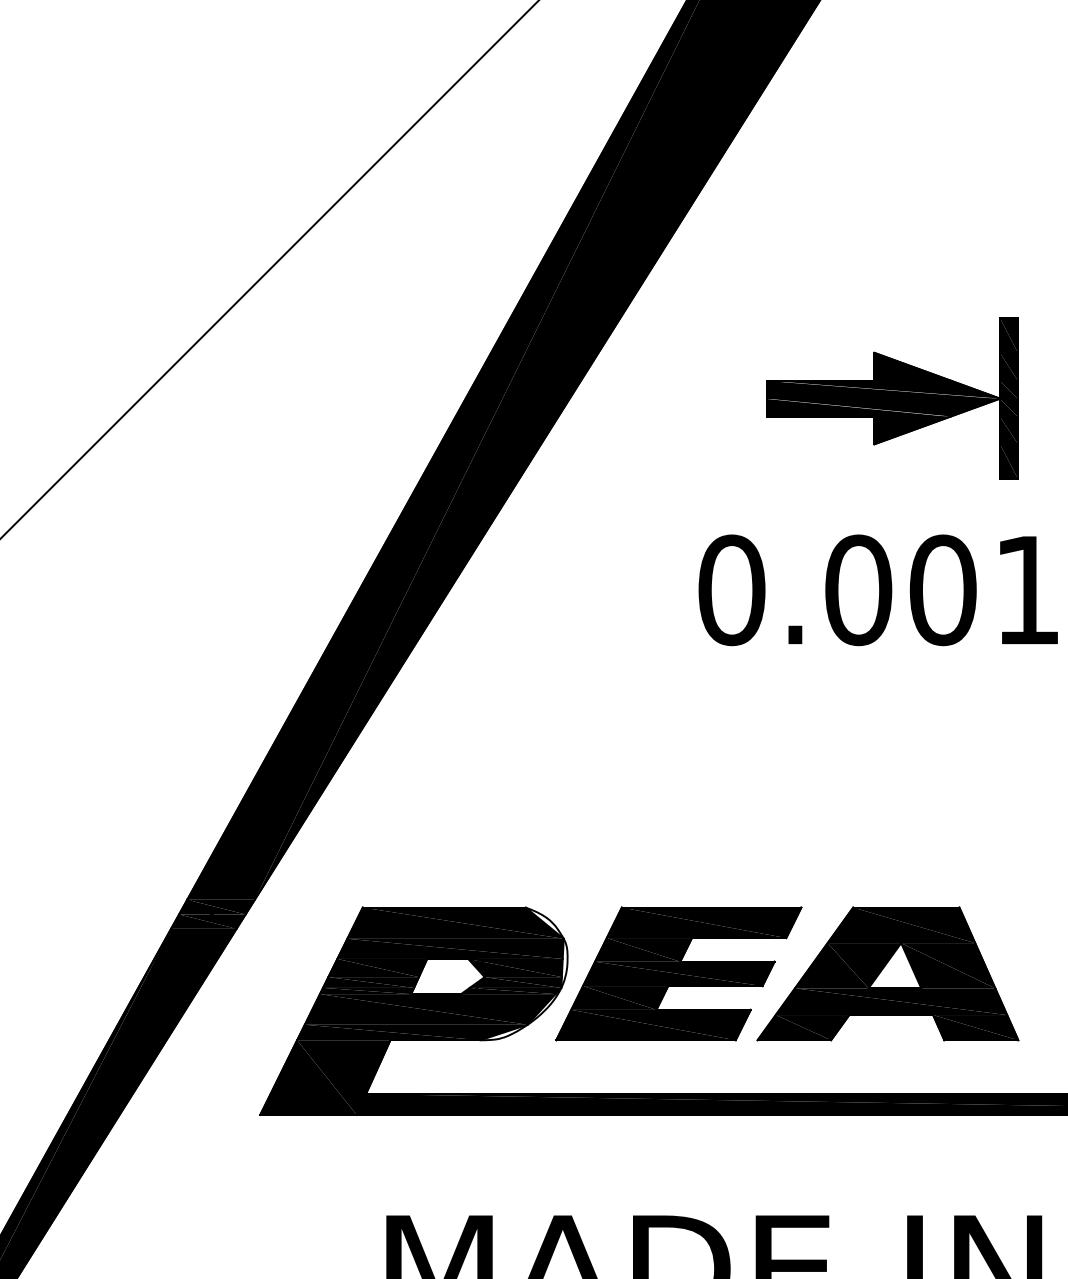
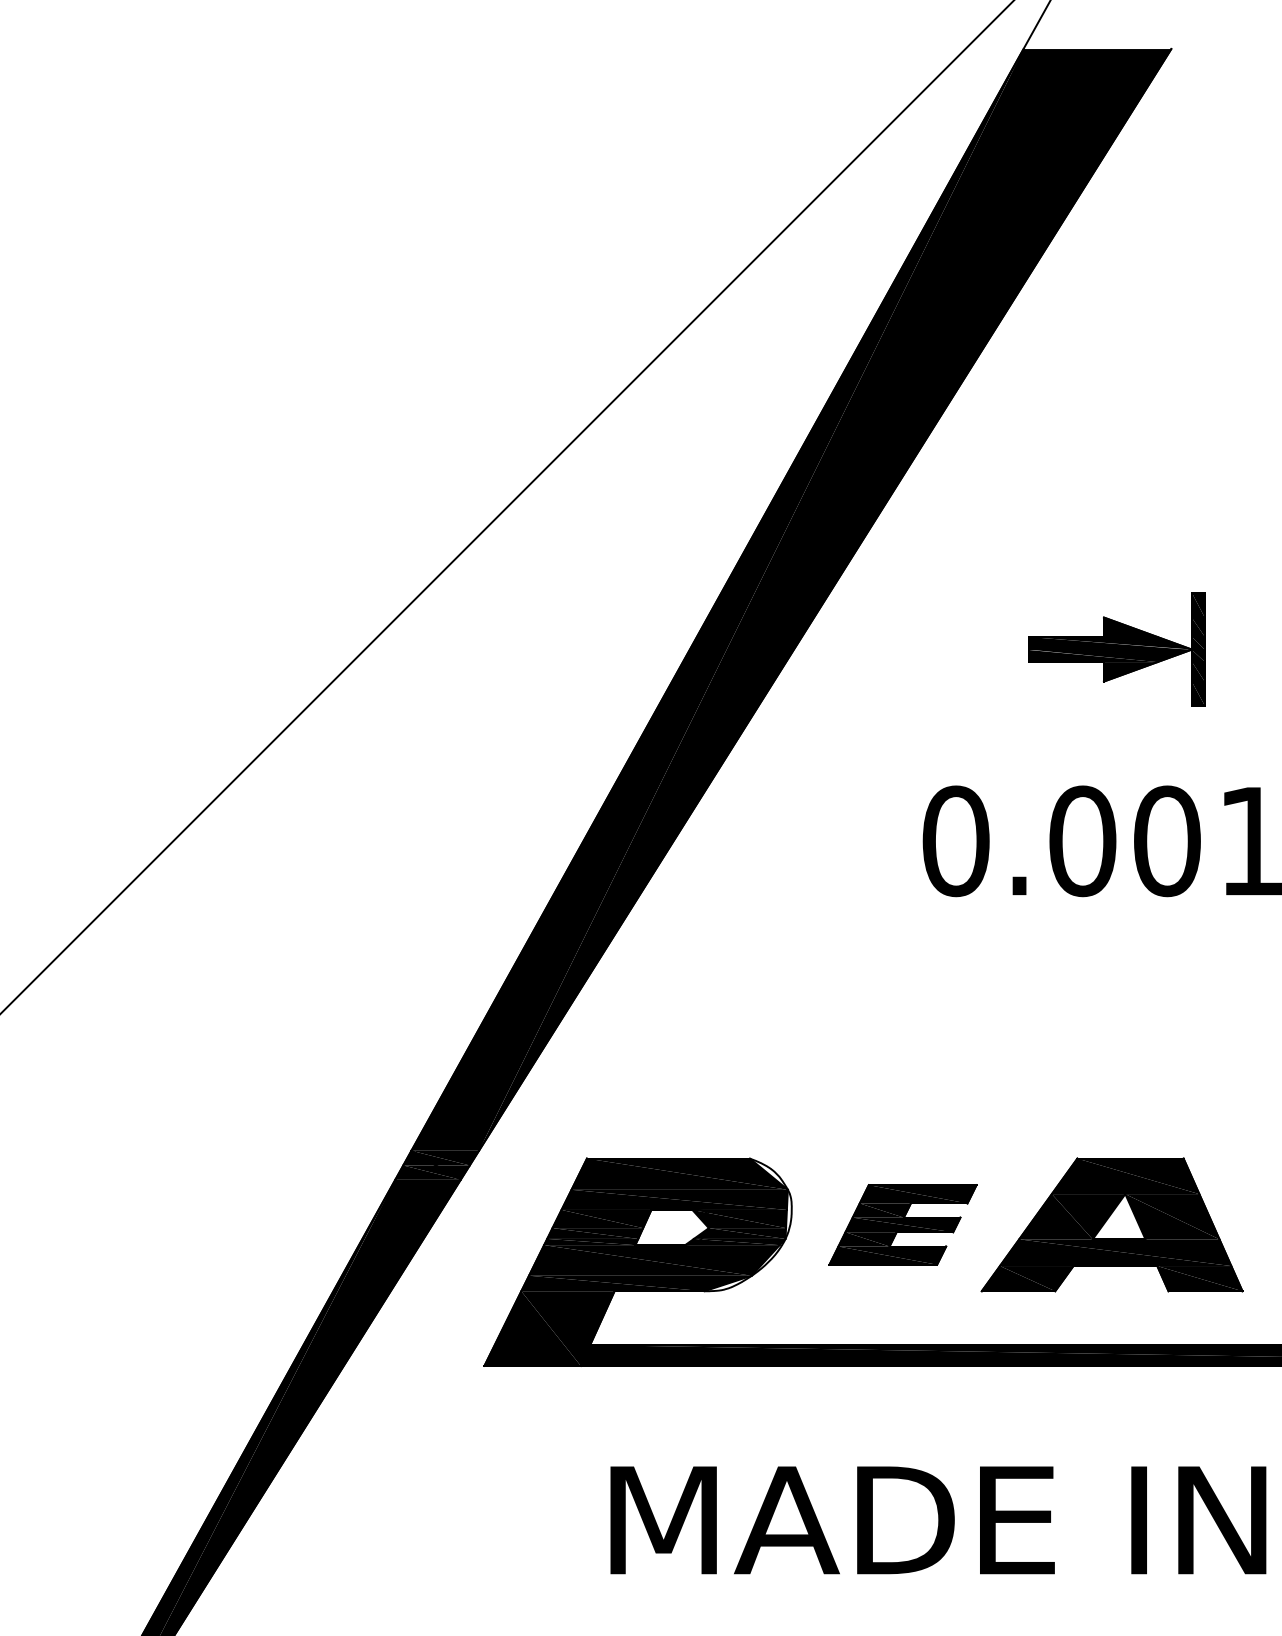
part: (892, 398) -> (1116, 649), size x0.7
part: (678, 973) -> (902, 1224), size x0.6

